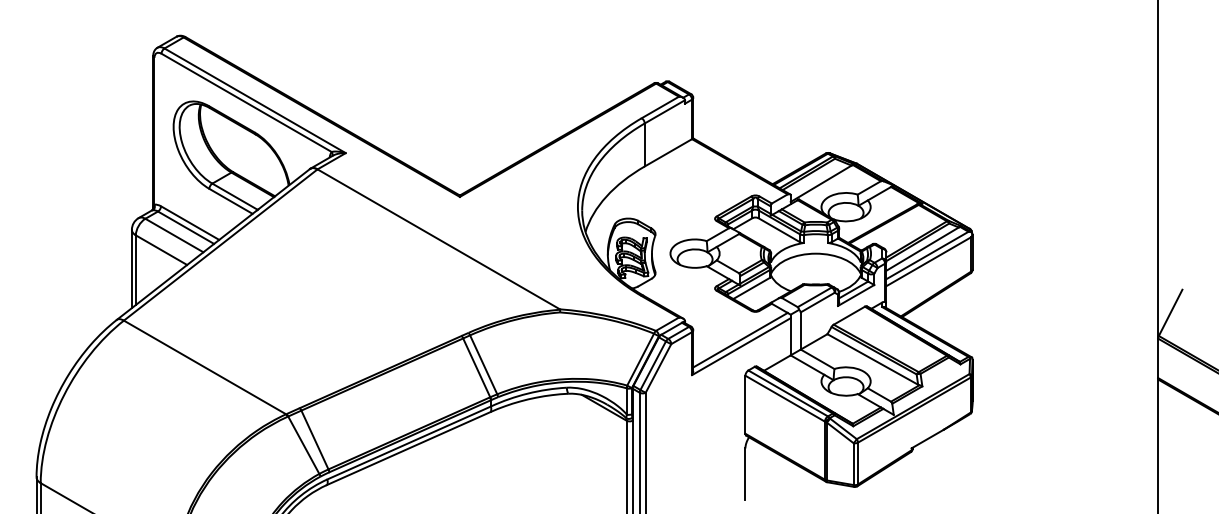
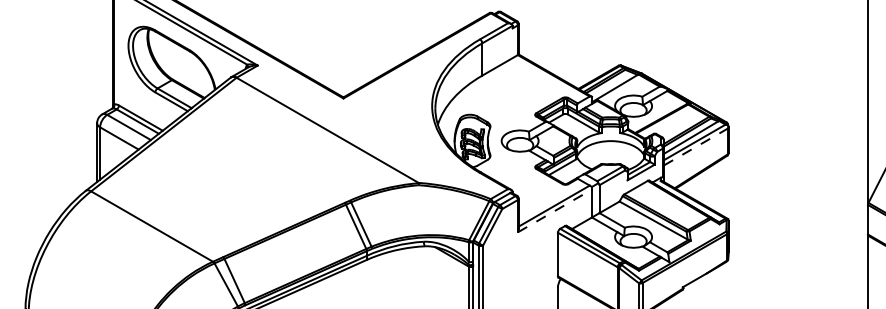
line: (929, 261) -> (696, 146), solid -> dashed
line: (741, 346) -> (555, 210), solid -> dashed

